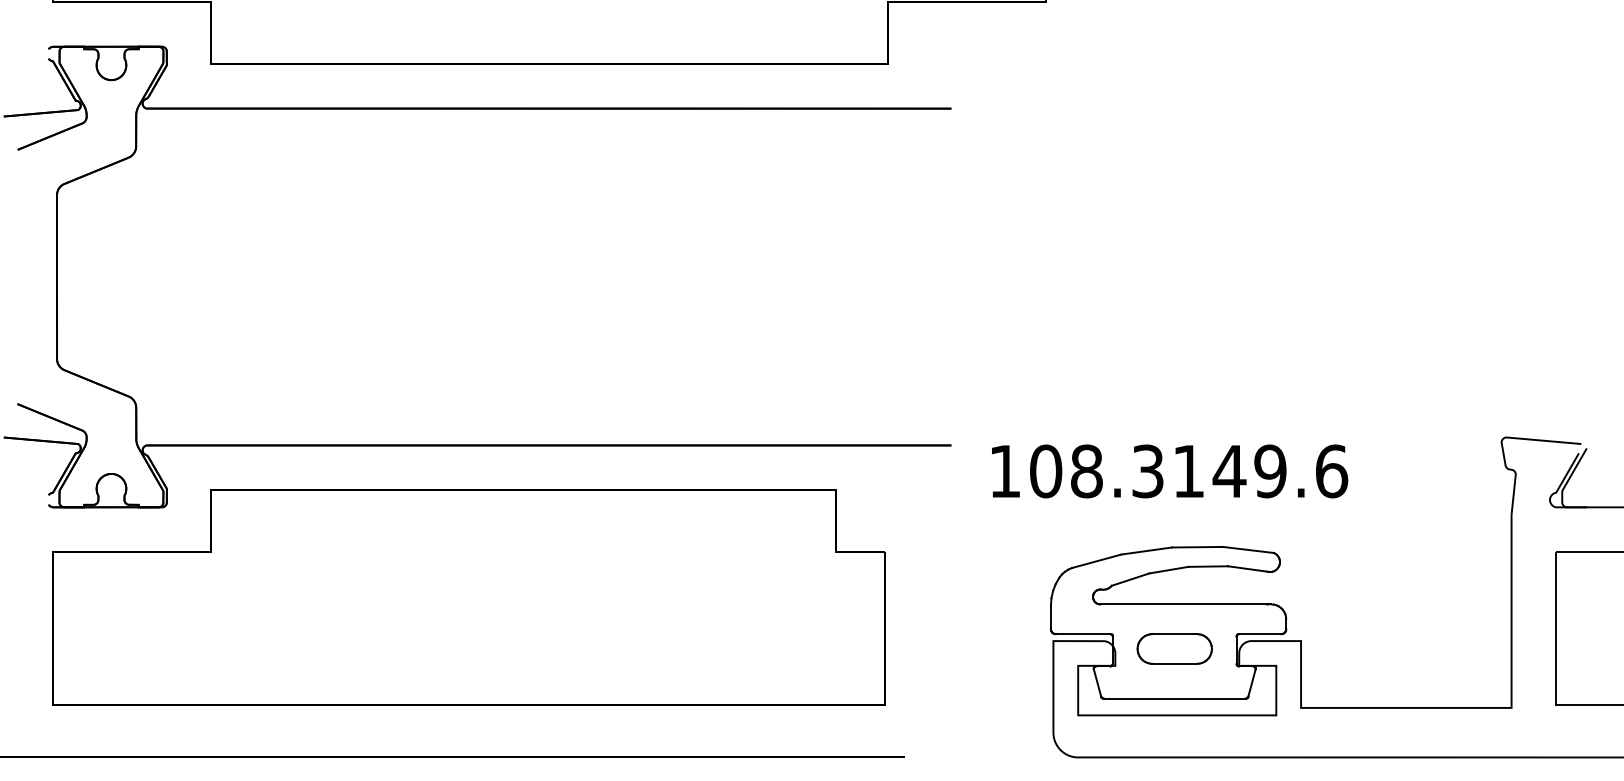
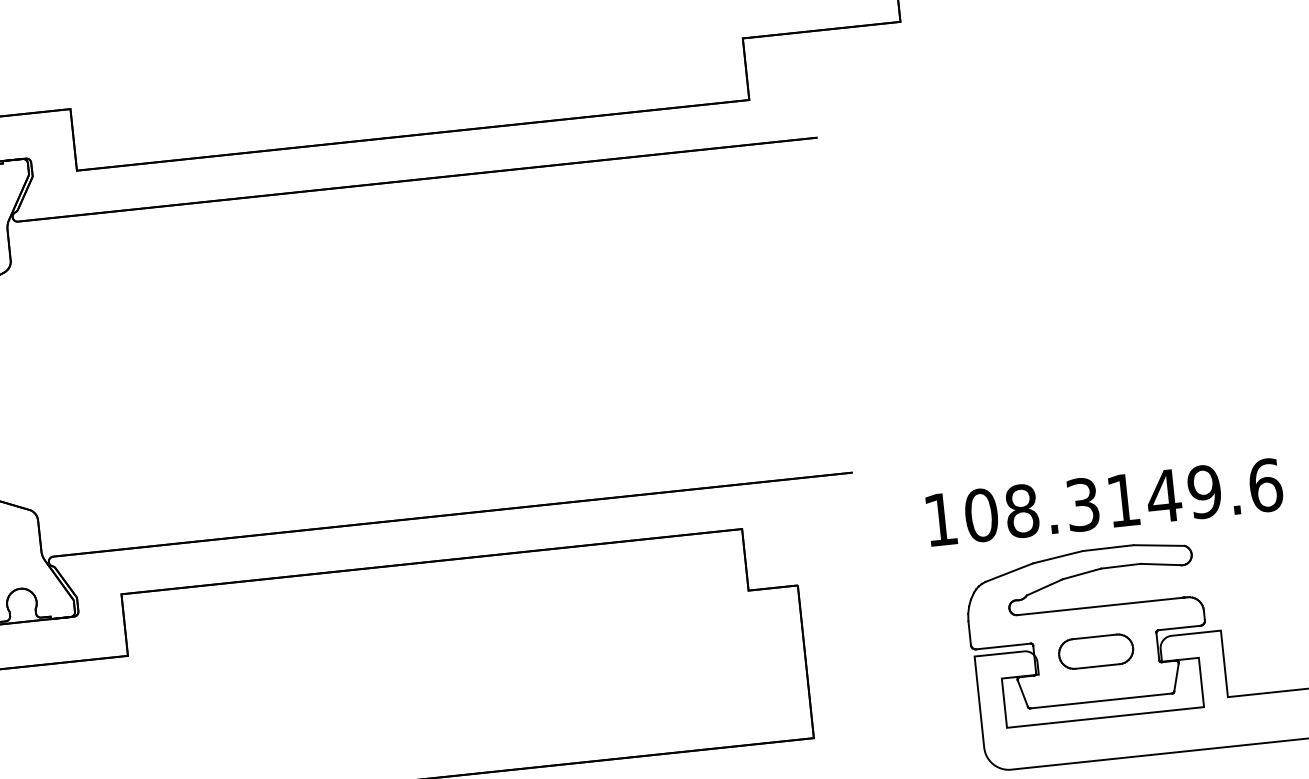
text: (1170, 471) -> (1105, 502), moved

